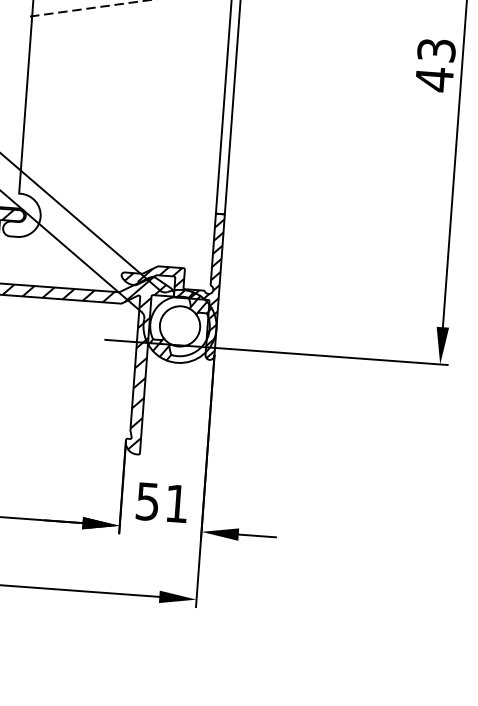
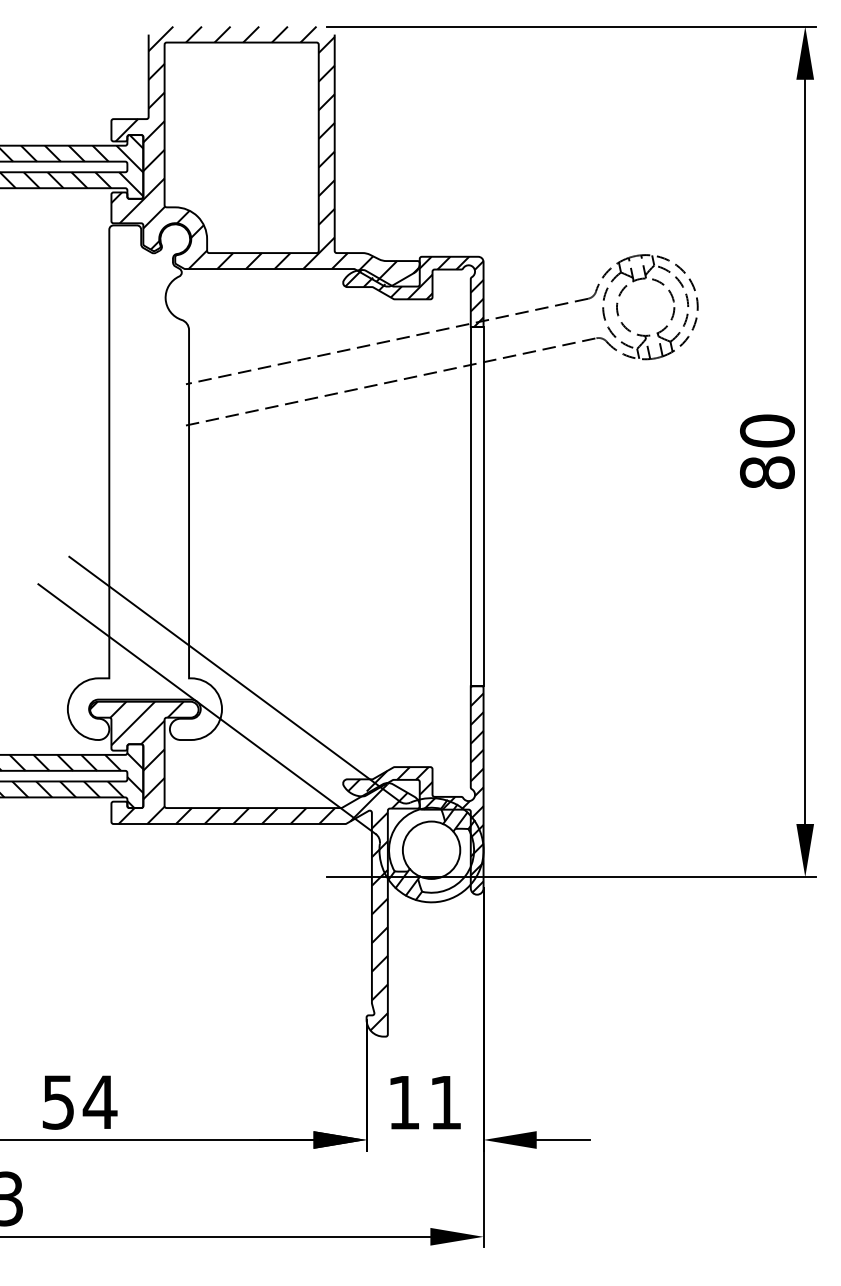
text: (434, 65) -> (766, 452), 43 -> 80
text: (147, 502) -> (403, 1103), 51 -> 11

